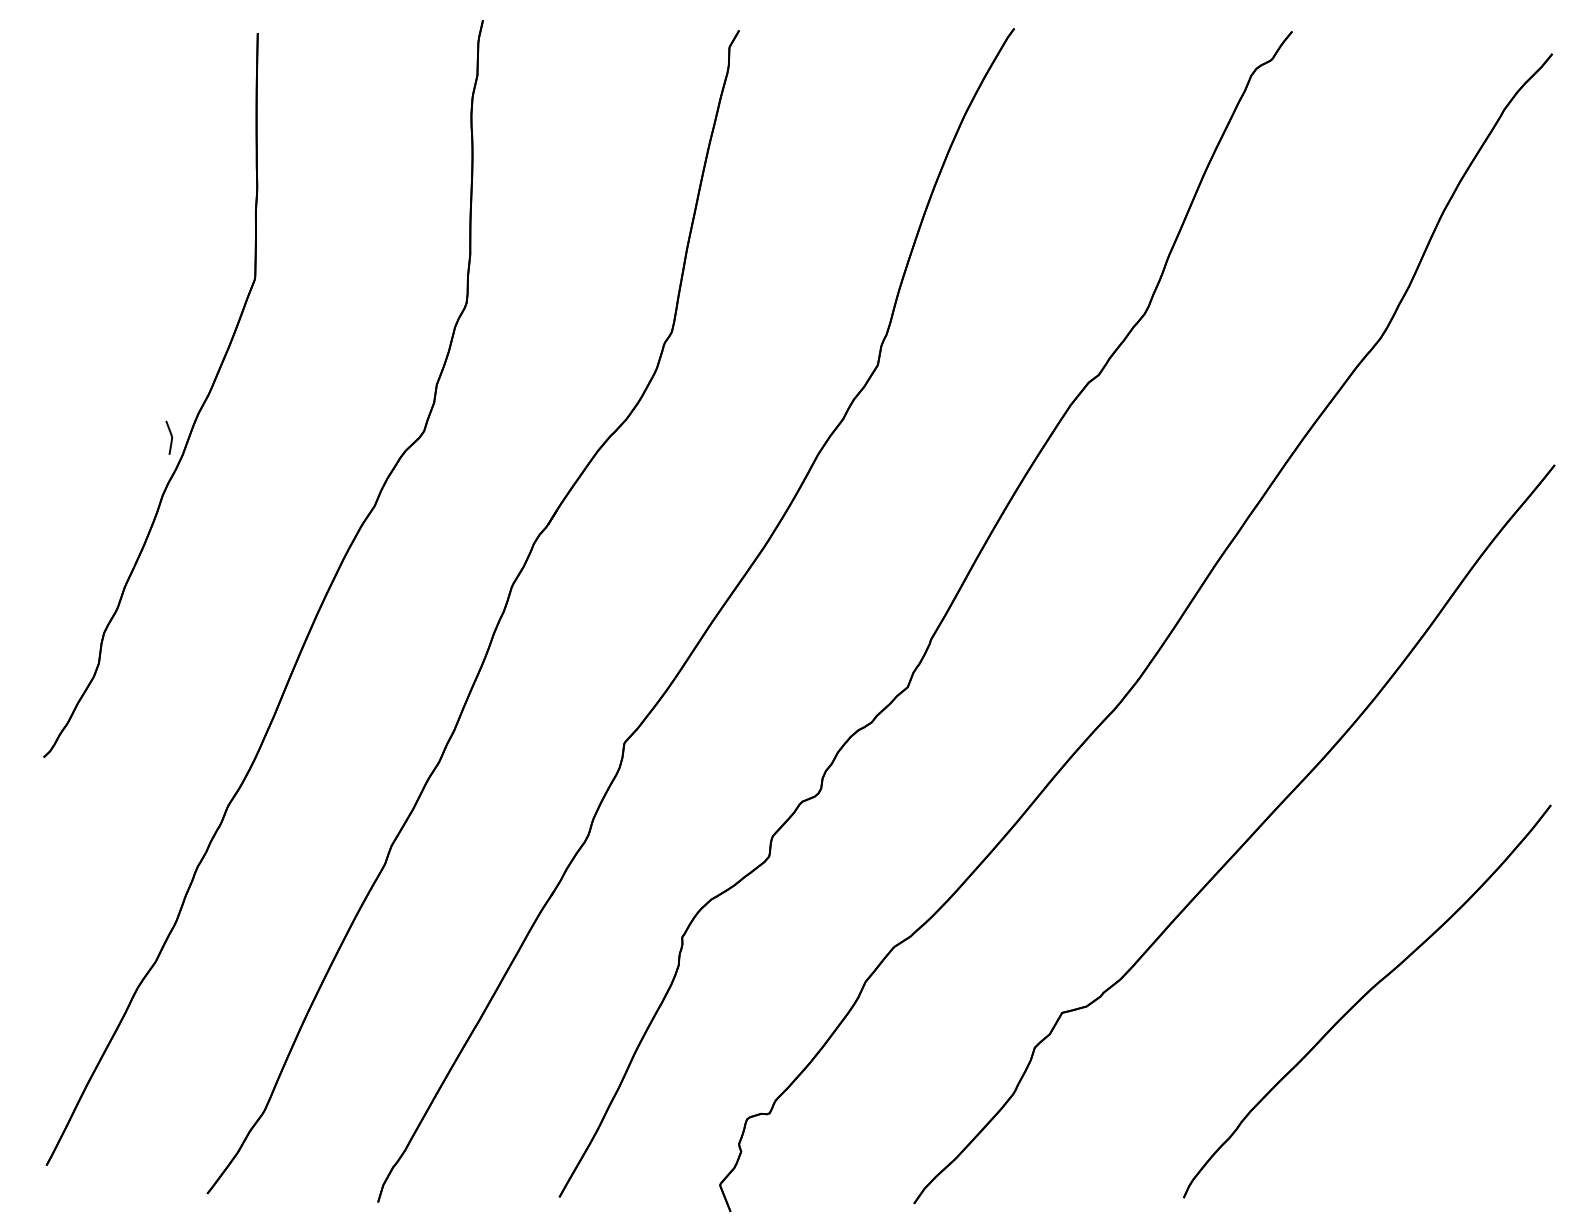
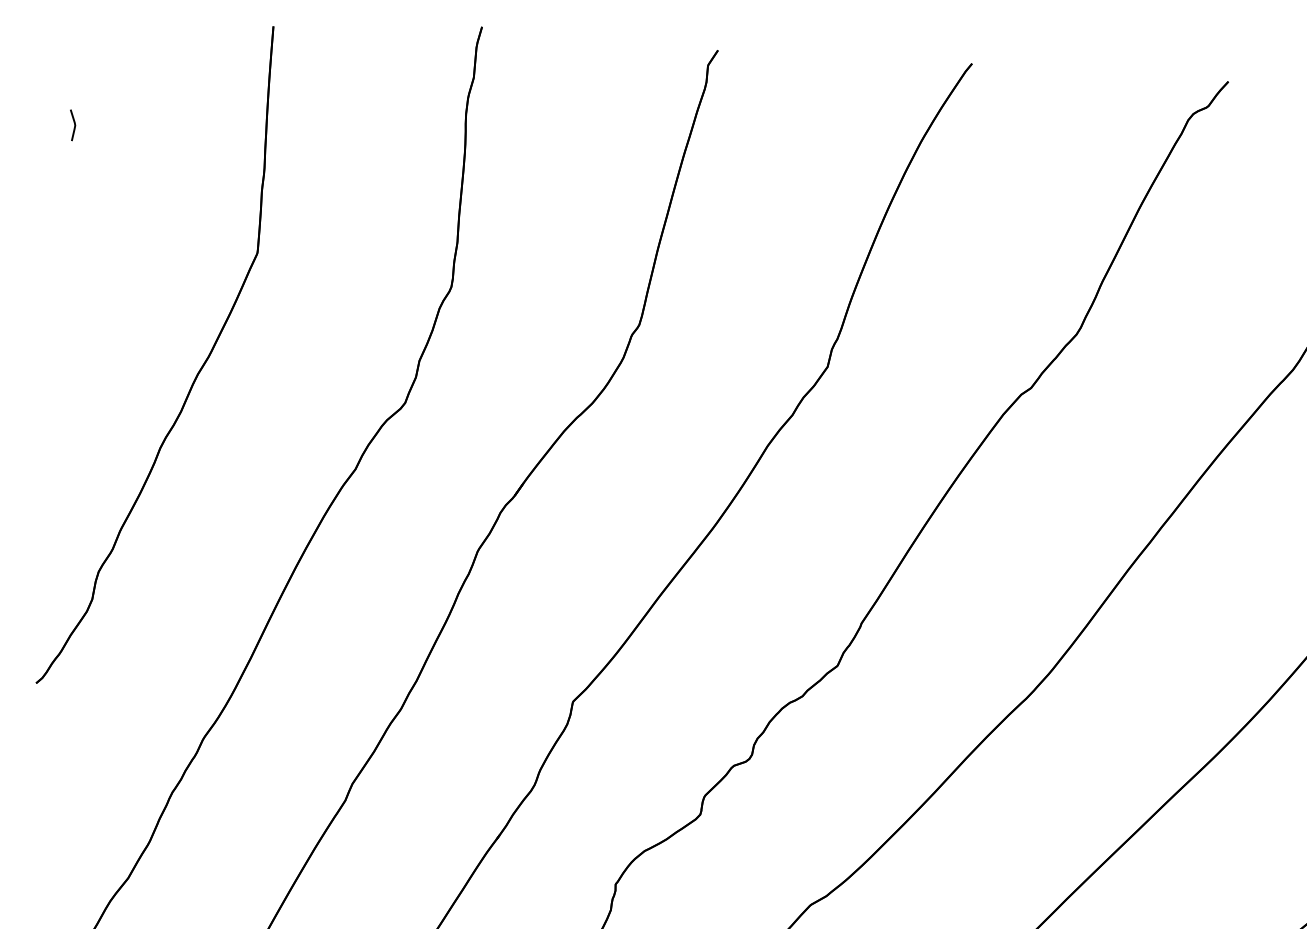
line: (170, 435) -> (73, 123), moved

